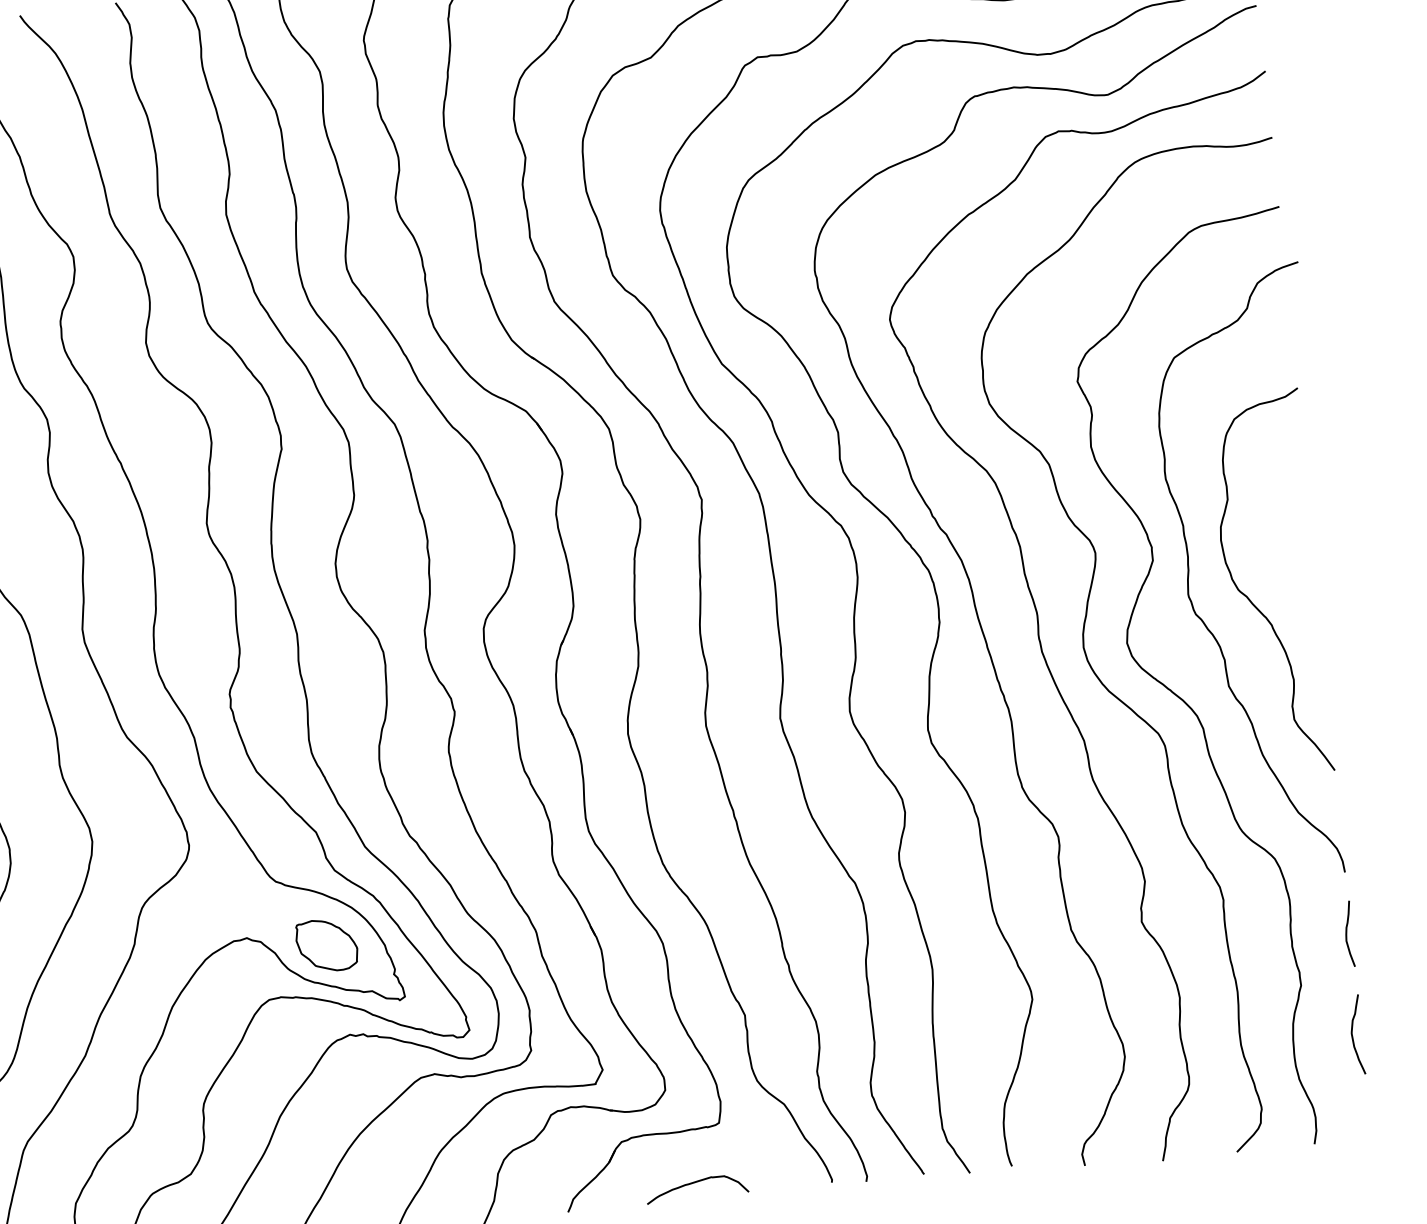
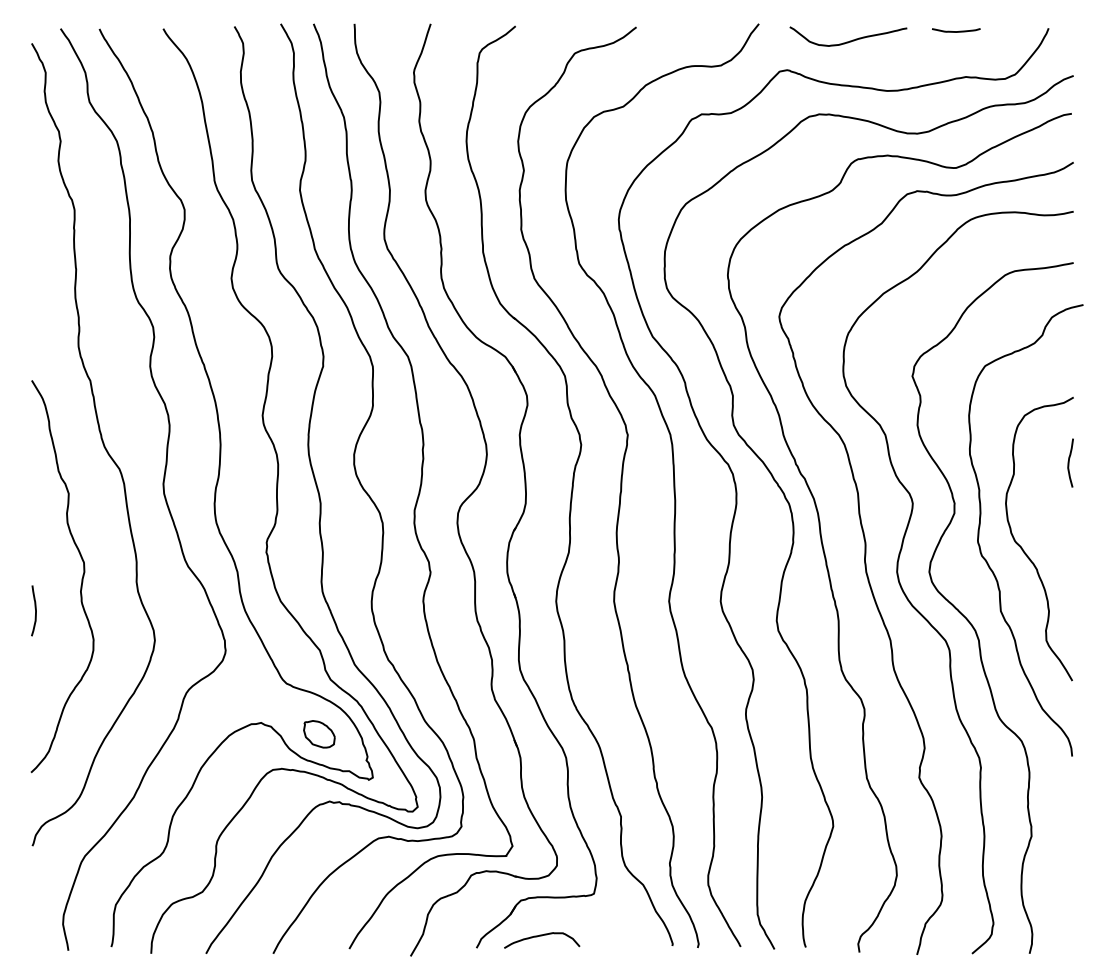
curve: (1347, 933) -> (1069, 462), moved
part: (327, 945) -> (319, 734), size x0.7
curve: (1353, 1034) -> (1066, 876), removed
curve: (697, 1183) -> (542, 936), moved

